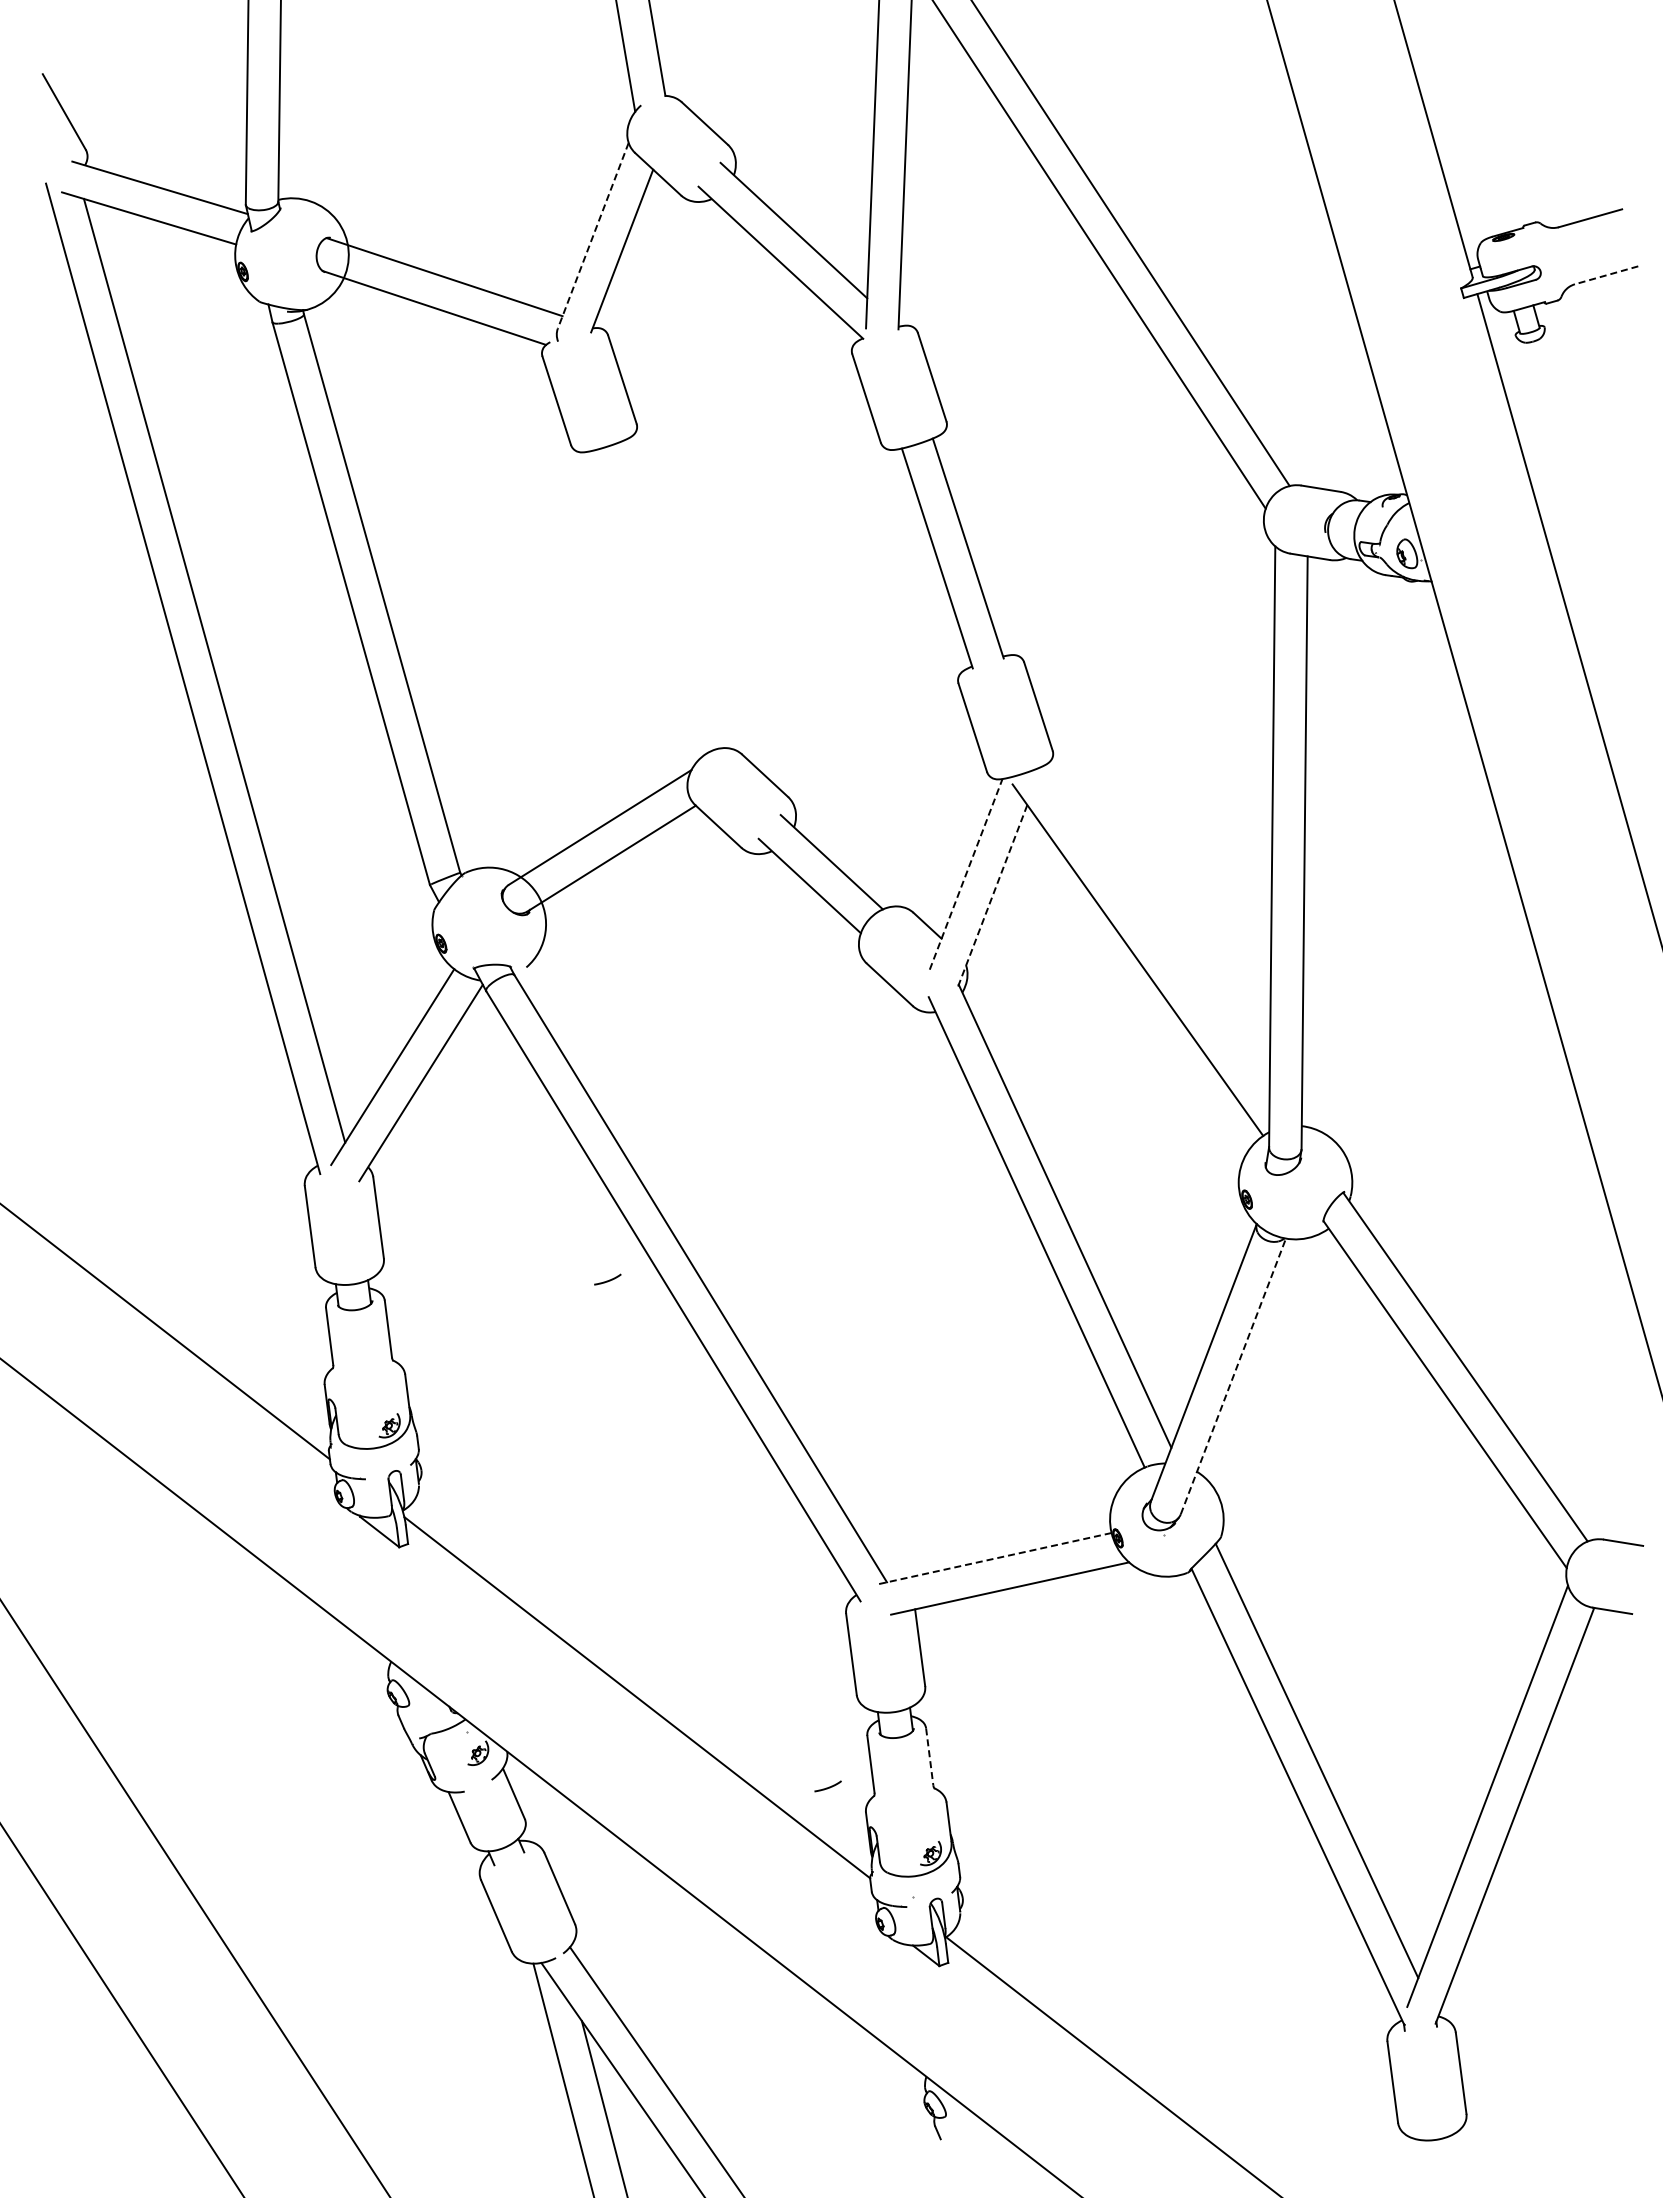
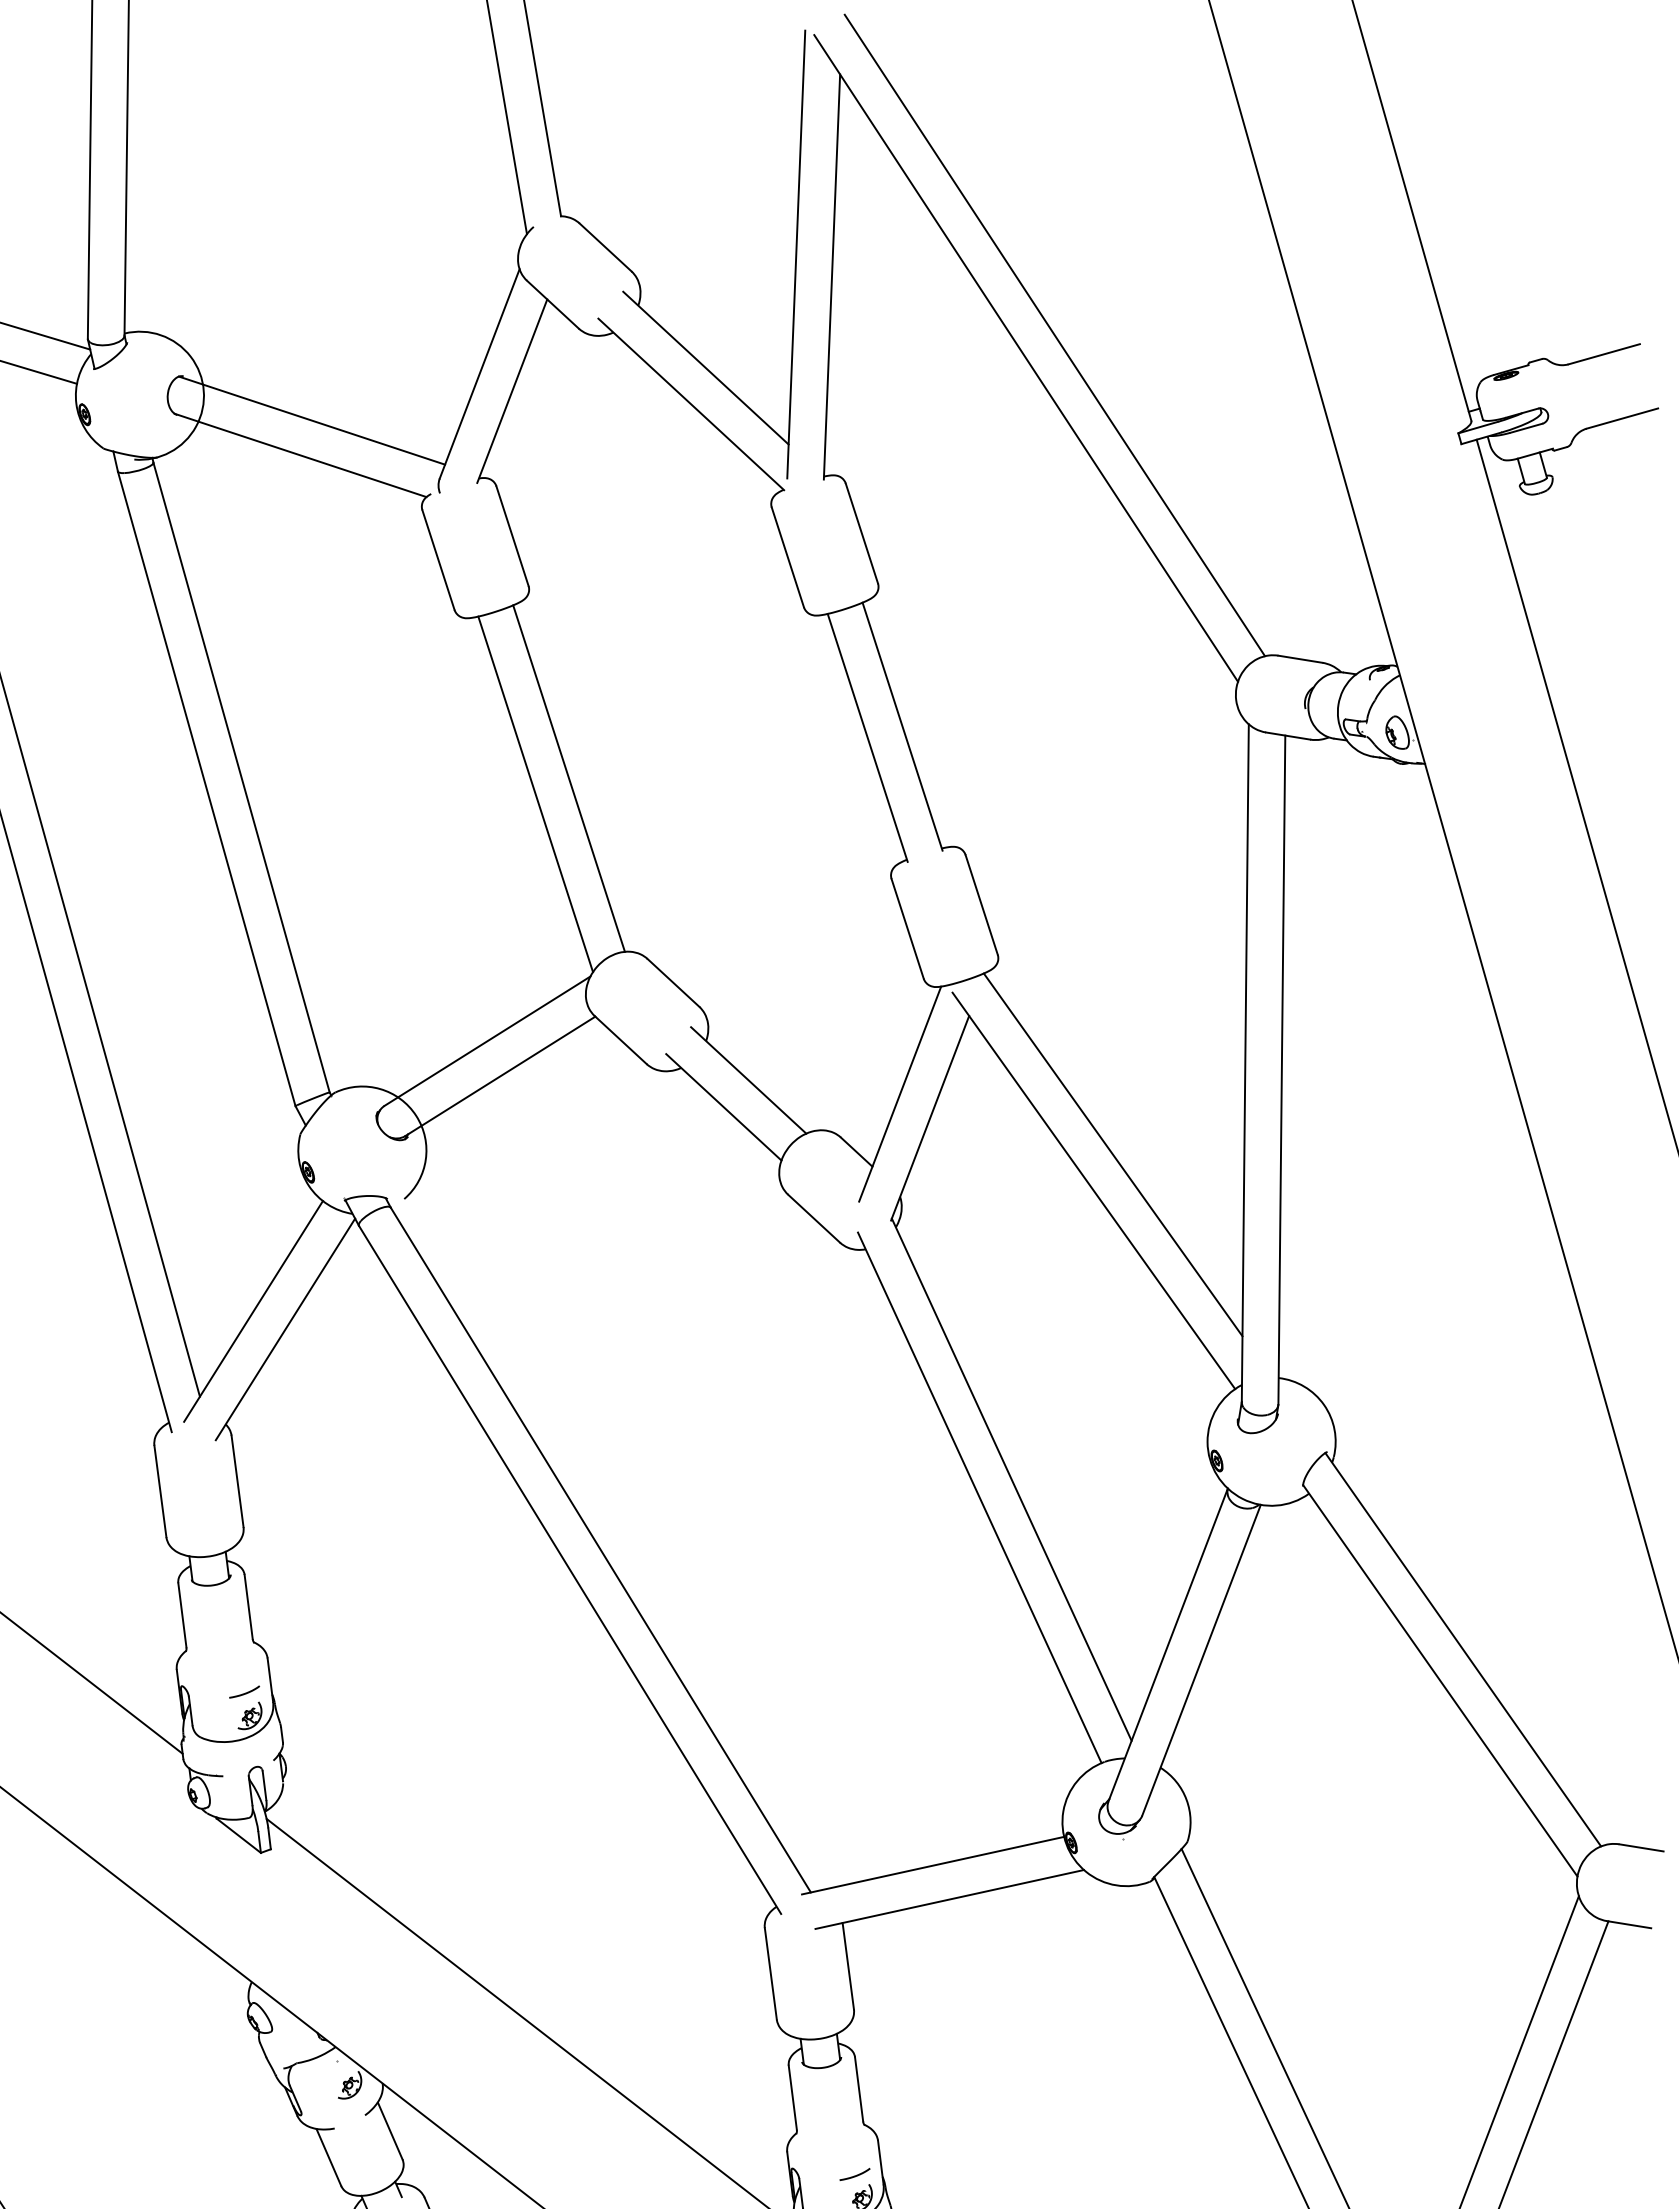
line: (593, 236) -> (479, 374), dashed -> solid
line: (1606, 275) -> (1622, 418), dashed -> solid
line: (672, 594) -> (569, 778), added
line: (642, 608) -> (535, 794), added
line: (966, 873) -> (900, 1093), dashed -> solid
line: (992, 895) -> (929, 1117), dashed -> solid
line: (1154, 928) -> (1112, 1155), added
curve: (607, 1280) -> (244, 1693), moved
line: (1233, 1376) -> (1201, 1660), dashed -> solid
line: (995, 1558) -> (933, 1865), dashed -> solid
line: (929, 1756) -> (858, 2088), dashed -> solid
curve: (827, 1787) -> (854, 2175), moved

